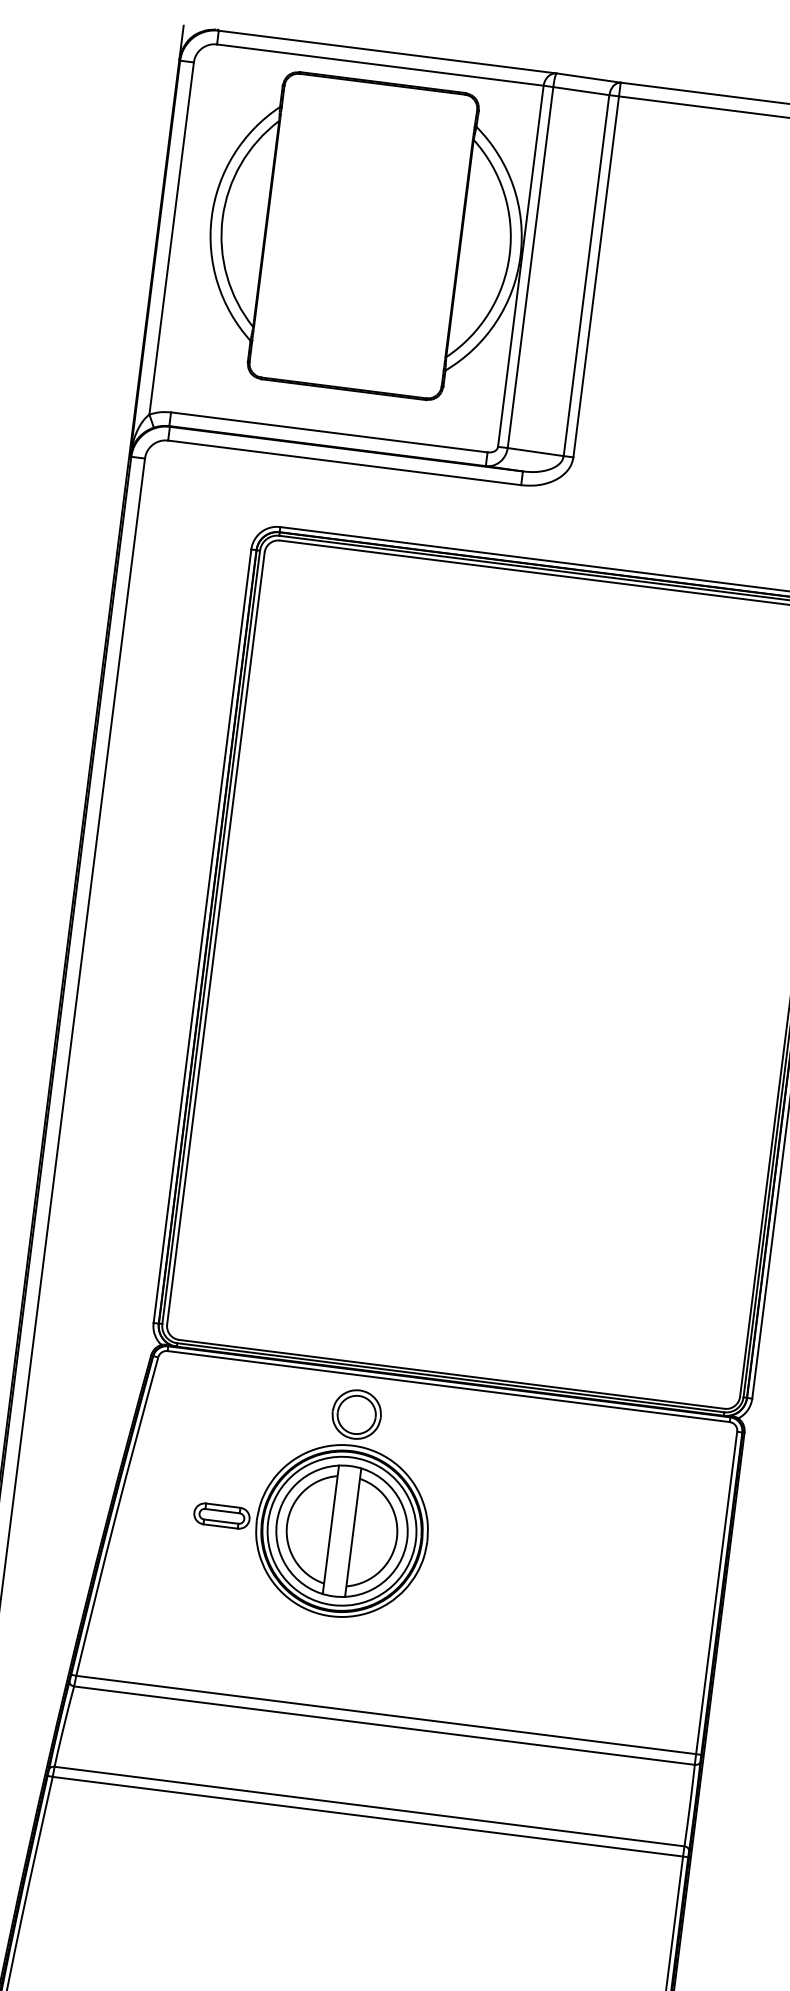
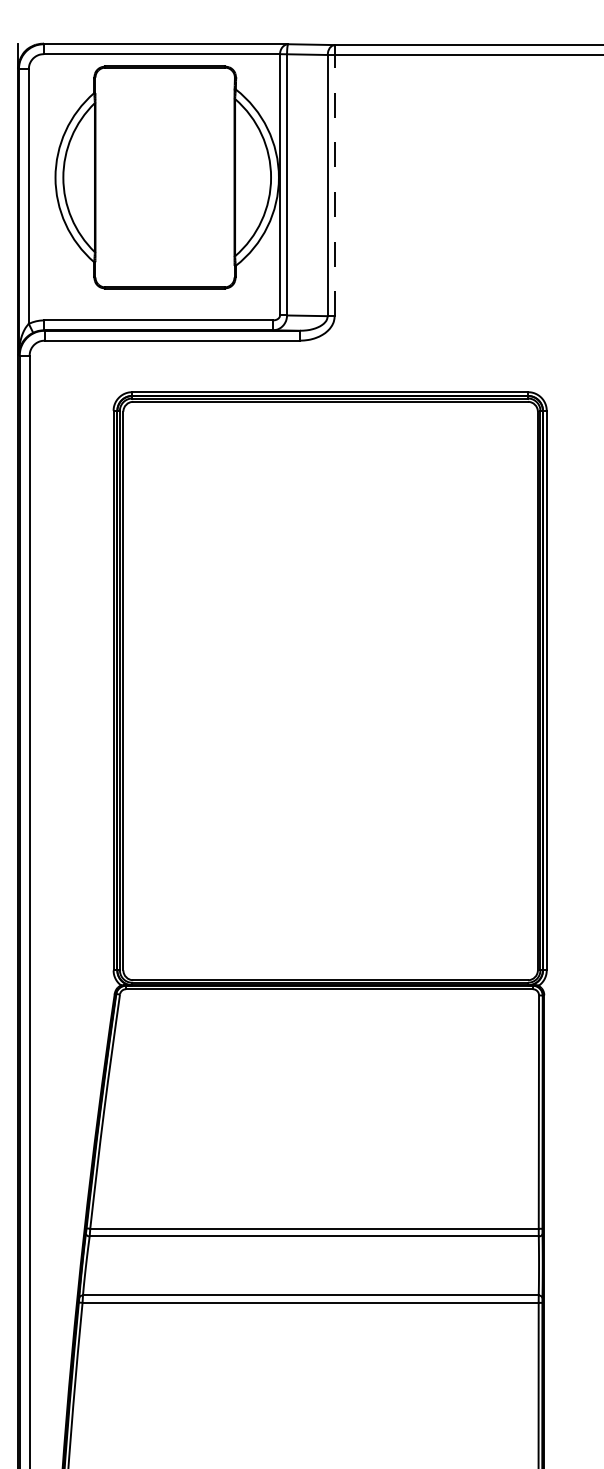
line: (596, 269) -> (334, 180), solid -> dashed
part: (313, 1499) -> (243, 1081), removed

